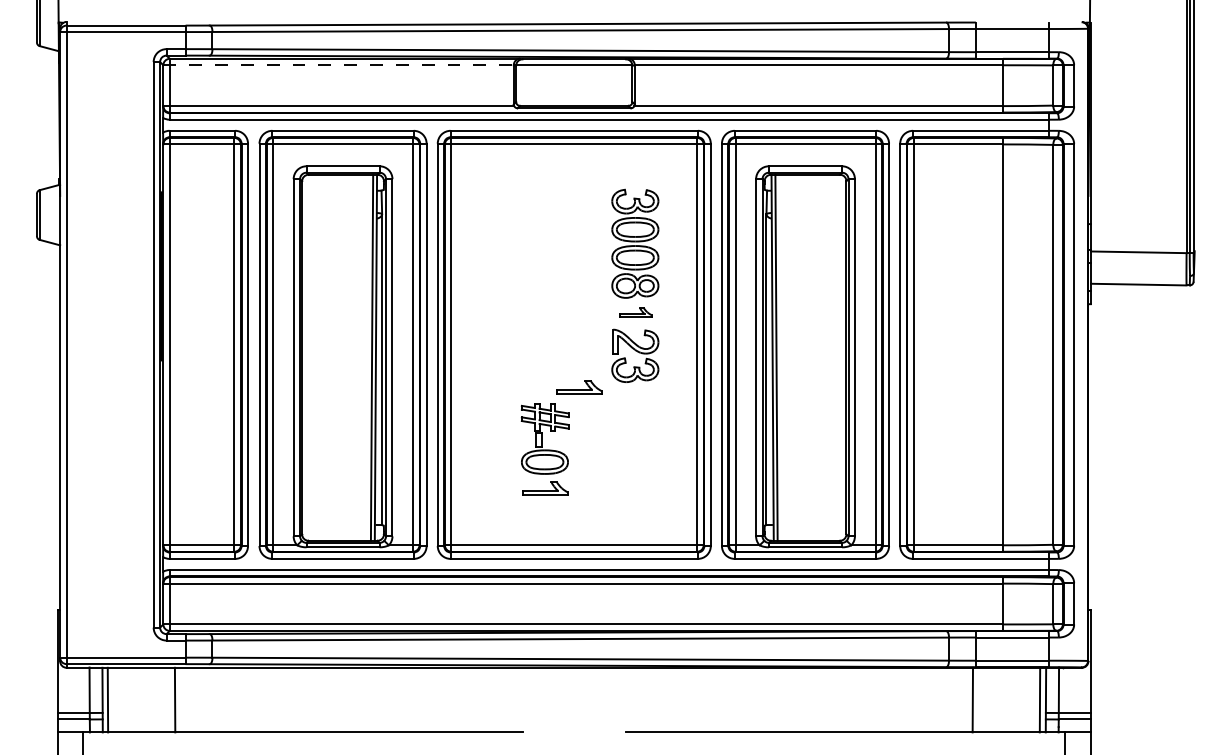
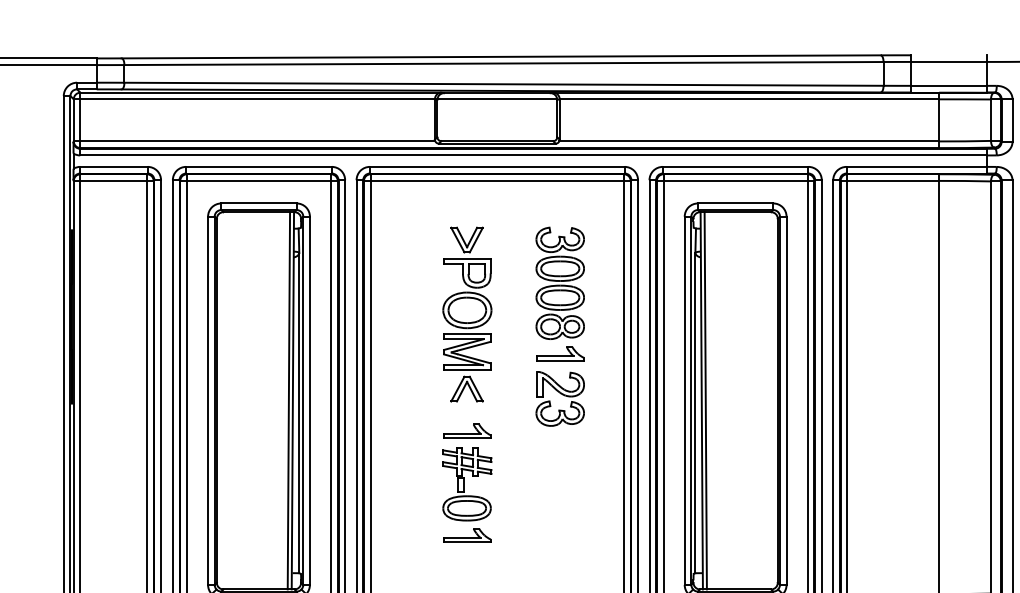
line: (339, 65) -> (255, 99), dashed -> solid
part: (545, 273) -> (467, 313), added
part: (635, 312) -> (560, 354), size x1.43
part: (579, 387) -> (467, 431), moved

